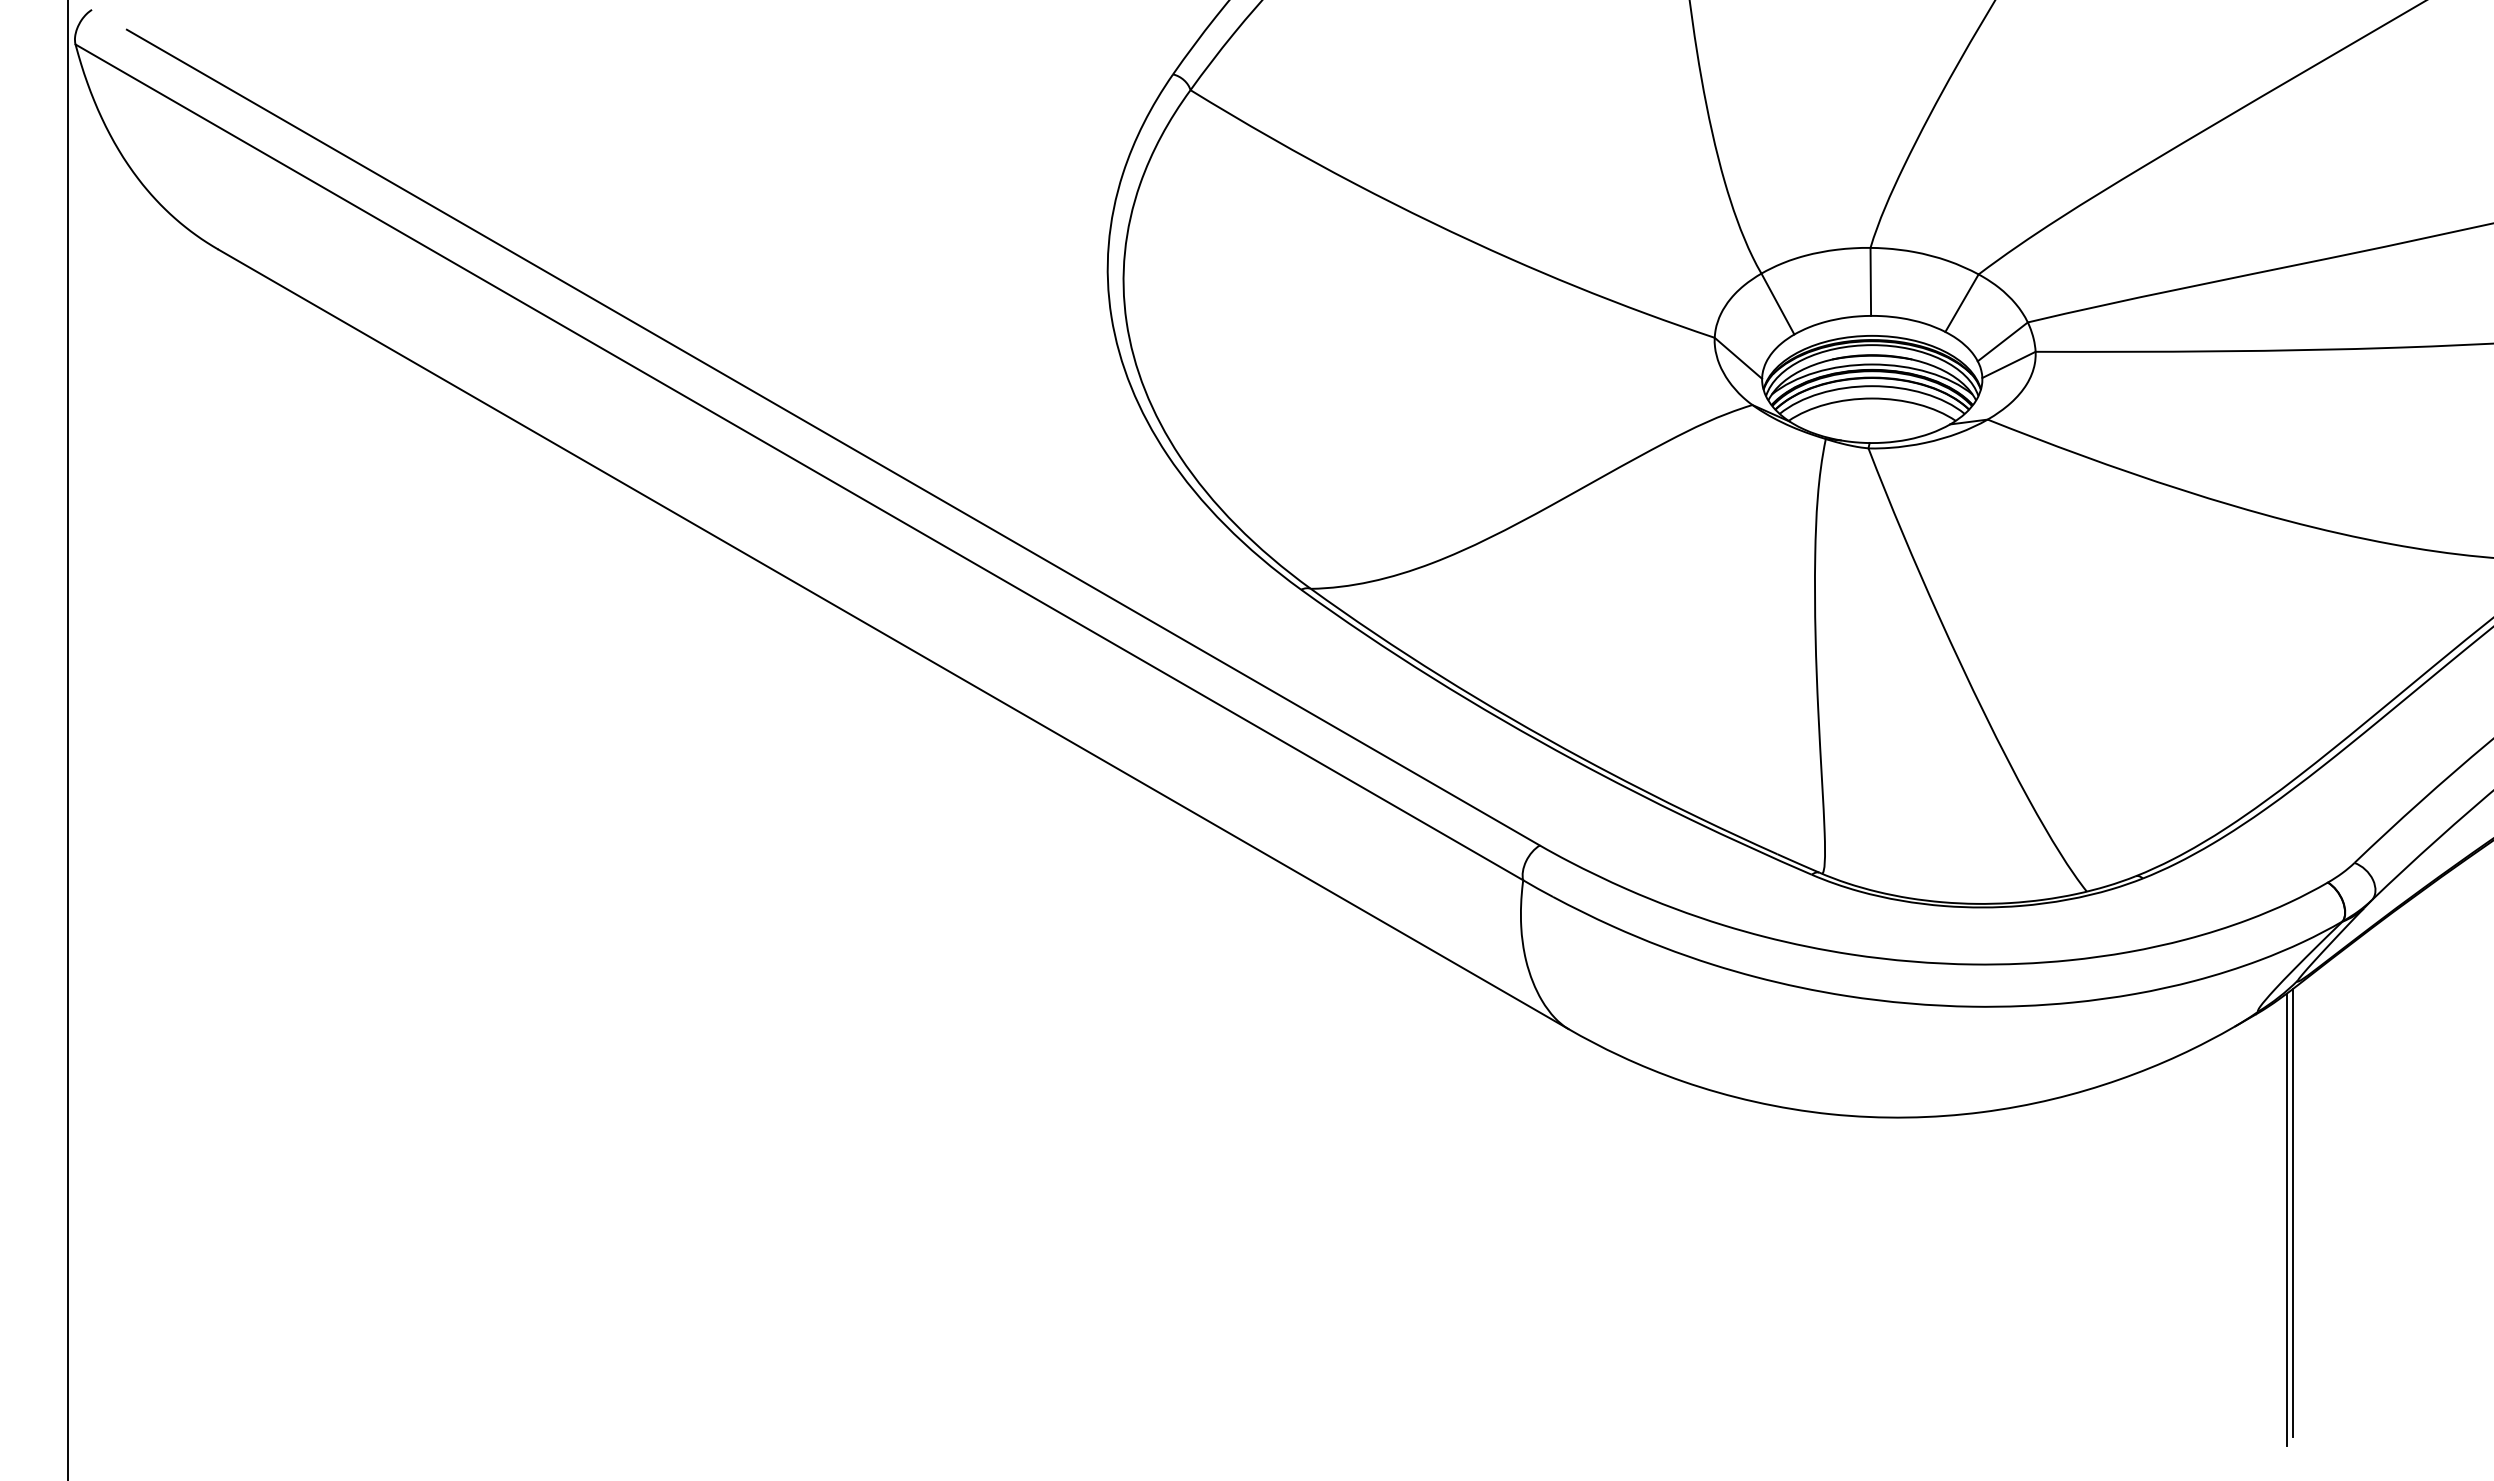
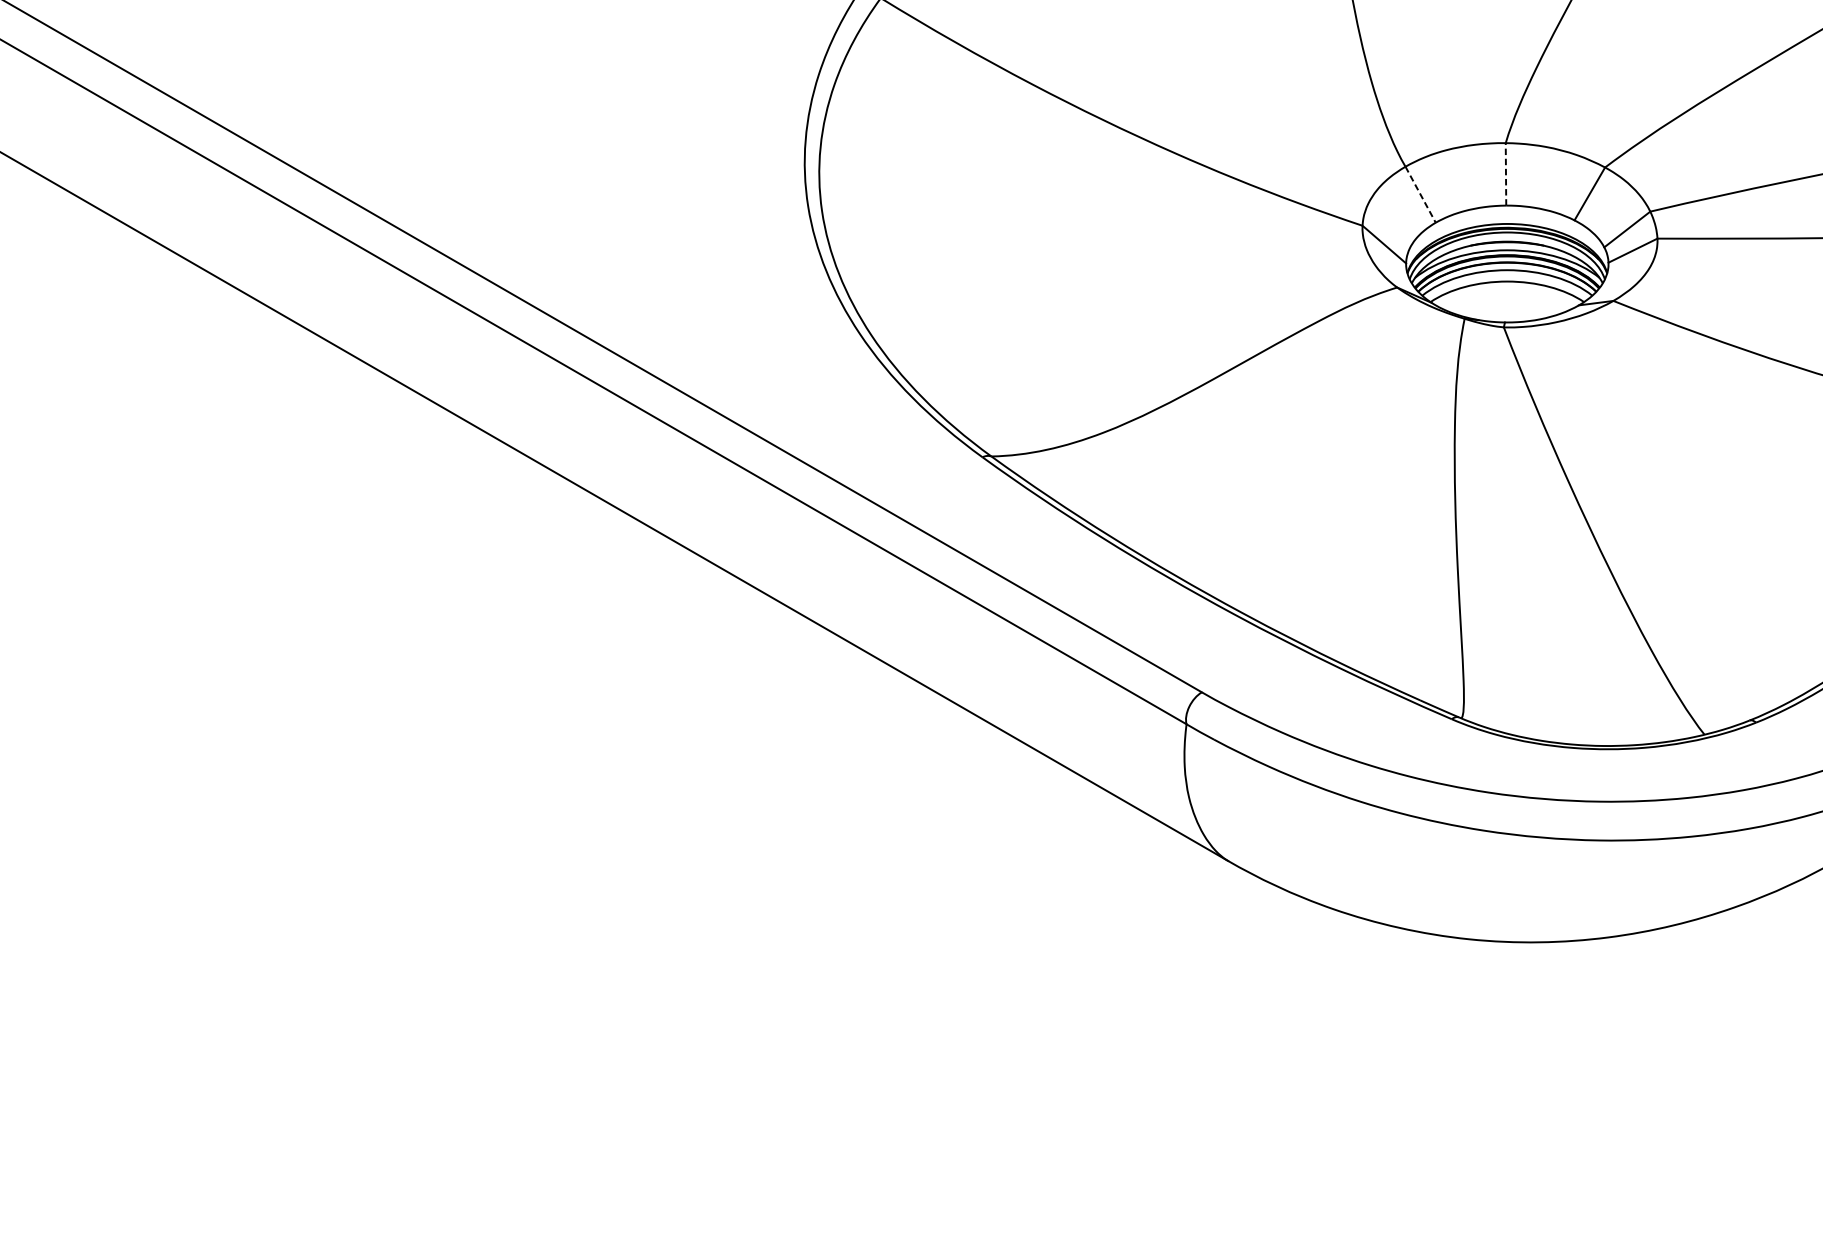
line: (1870, 281) -> (1505, 174), solid -> dashed
line: (1777, 304) -> (1420, 195), solid -> dashed

